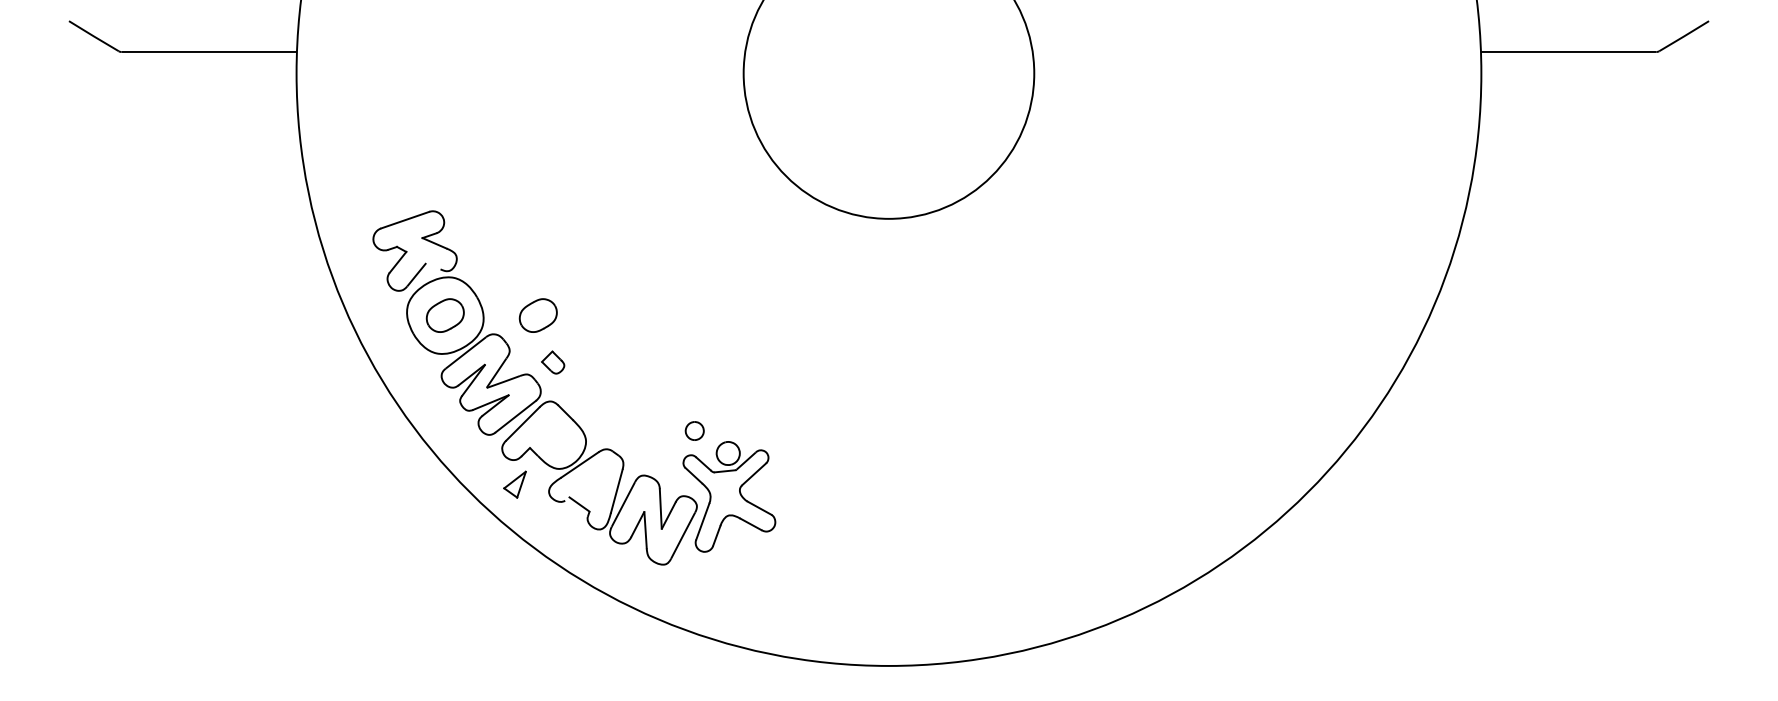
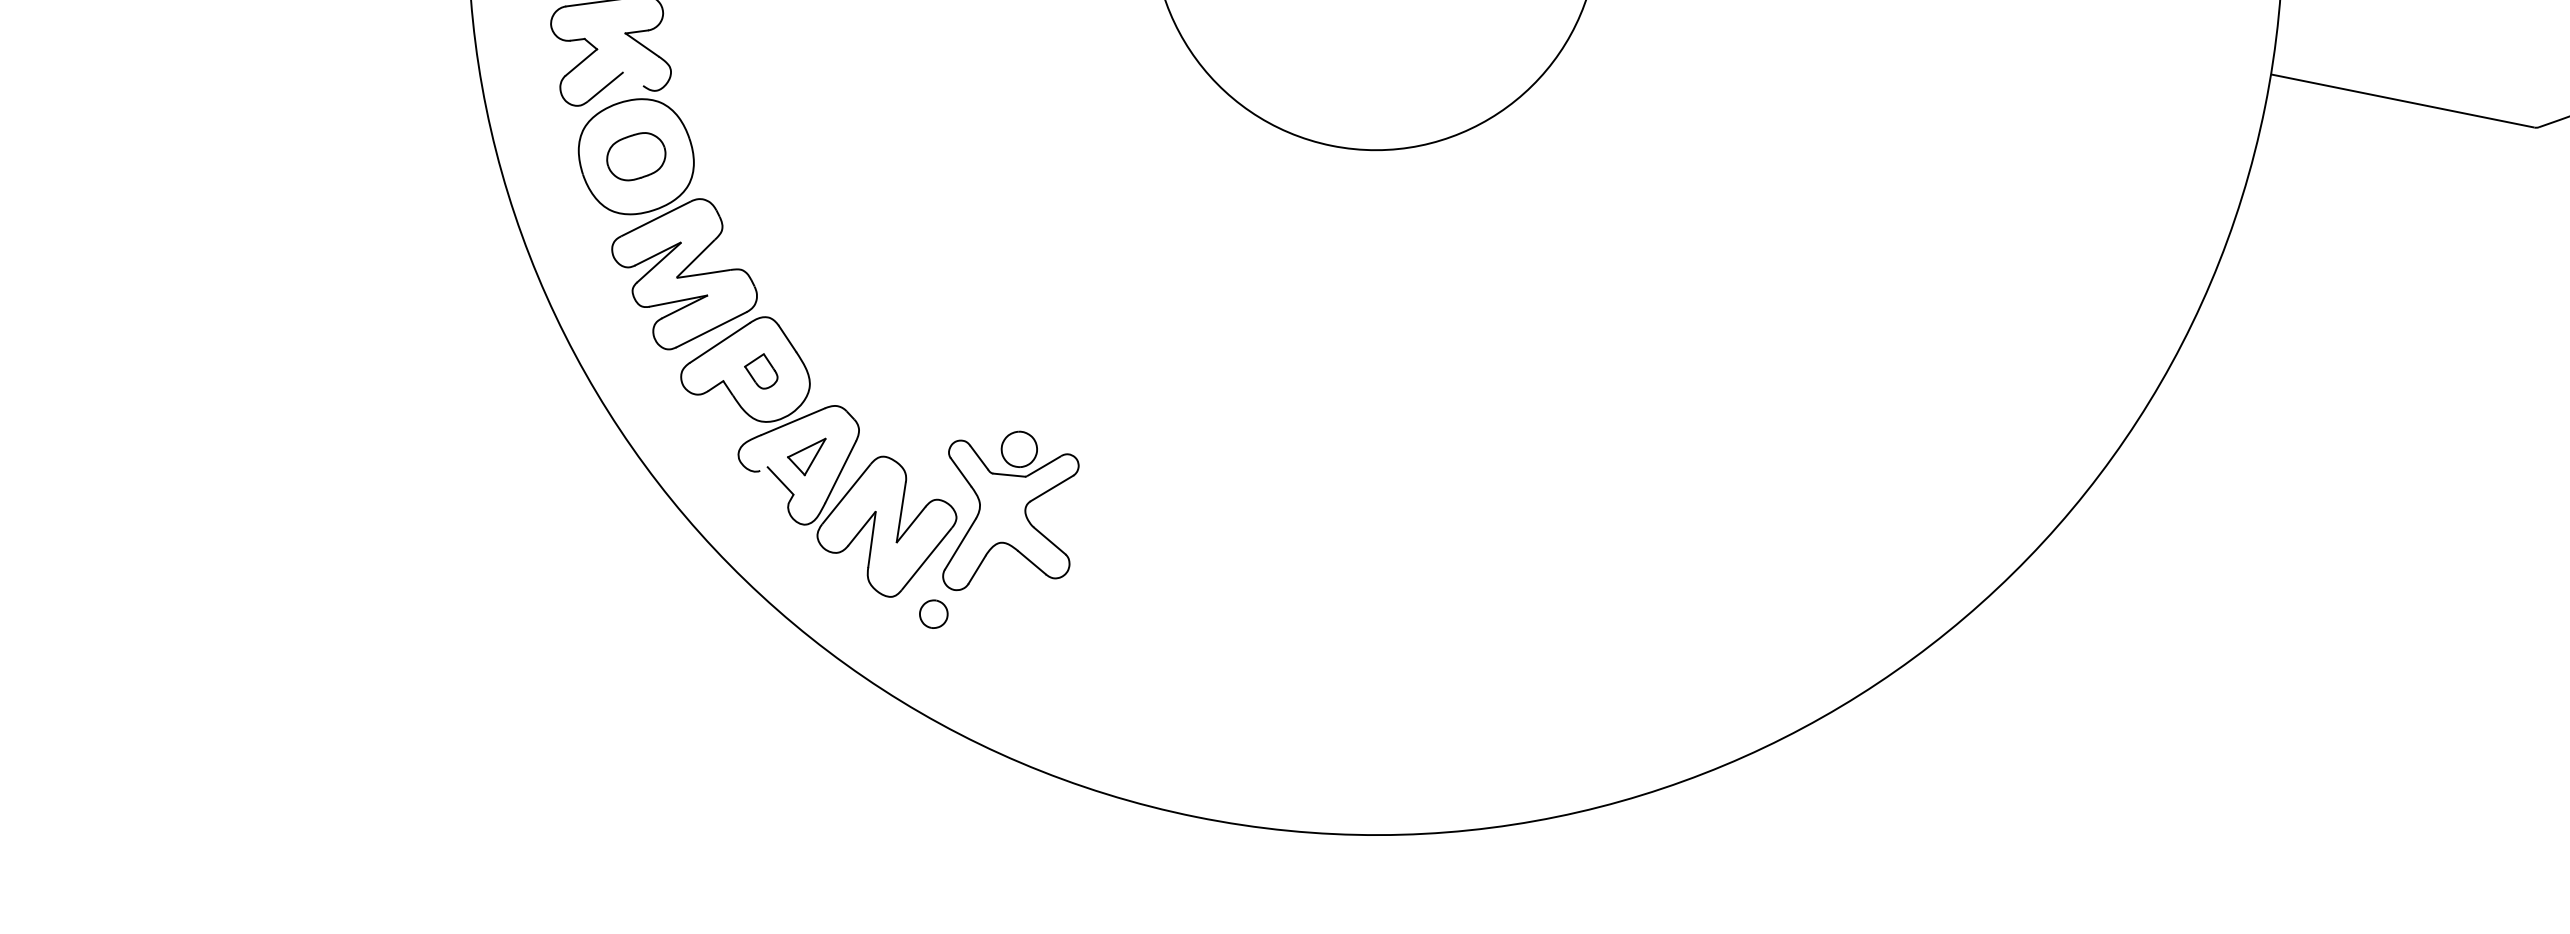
part: (537, 315) -> (774, 184), removed
part: (553, 362) -> (762, 370), moved
part: (694, 430) -> (933, 613), moved
part: (514, 484) -> (804, 454), moved

